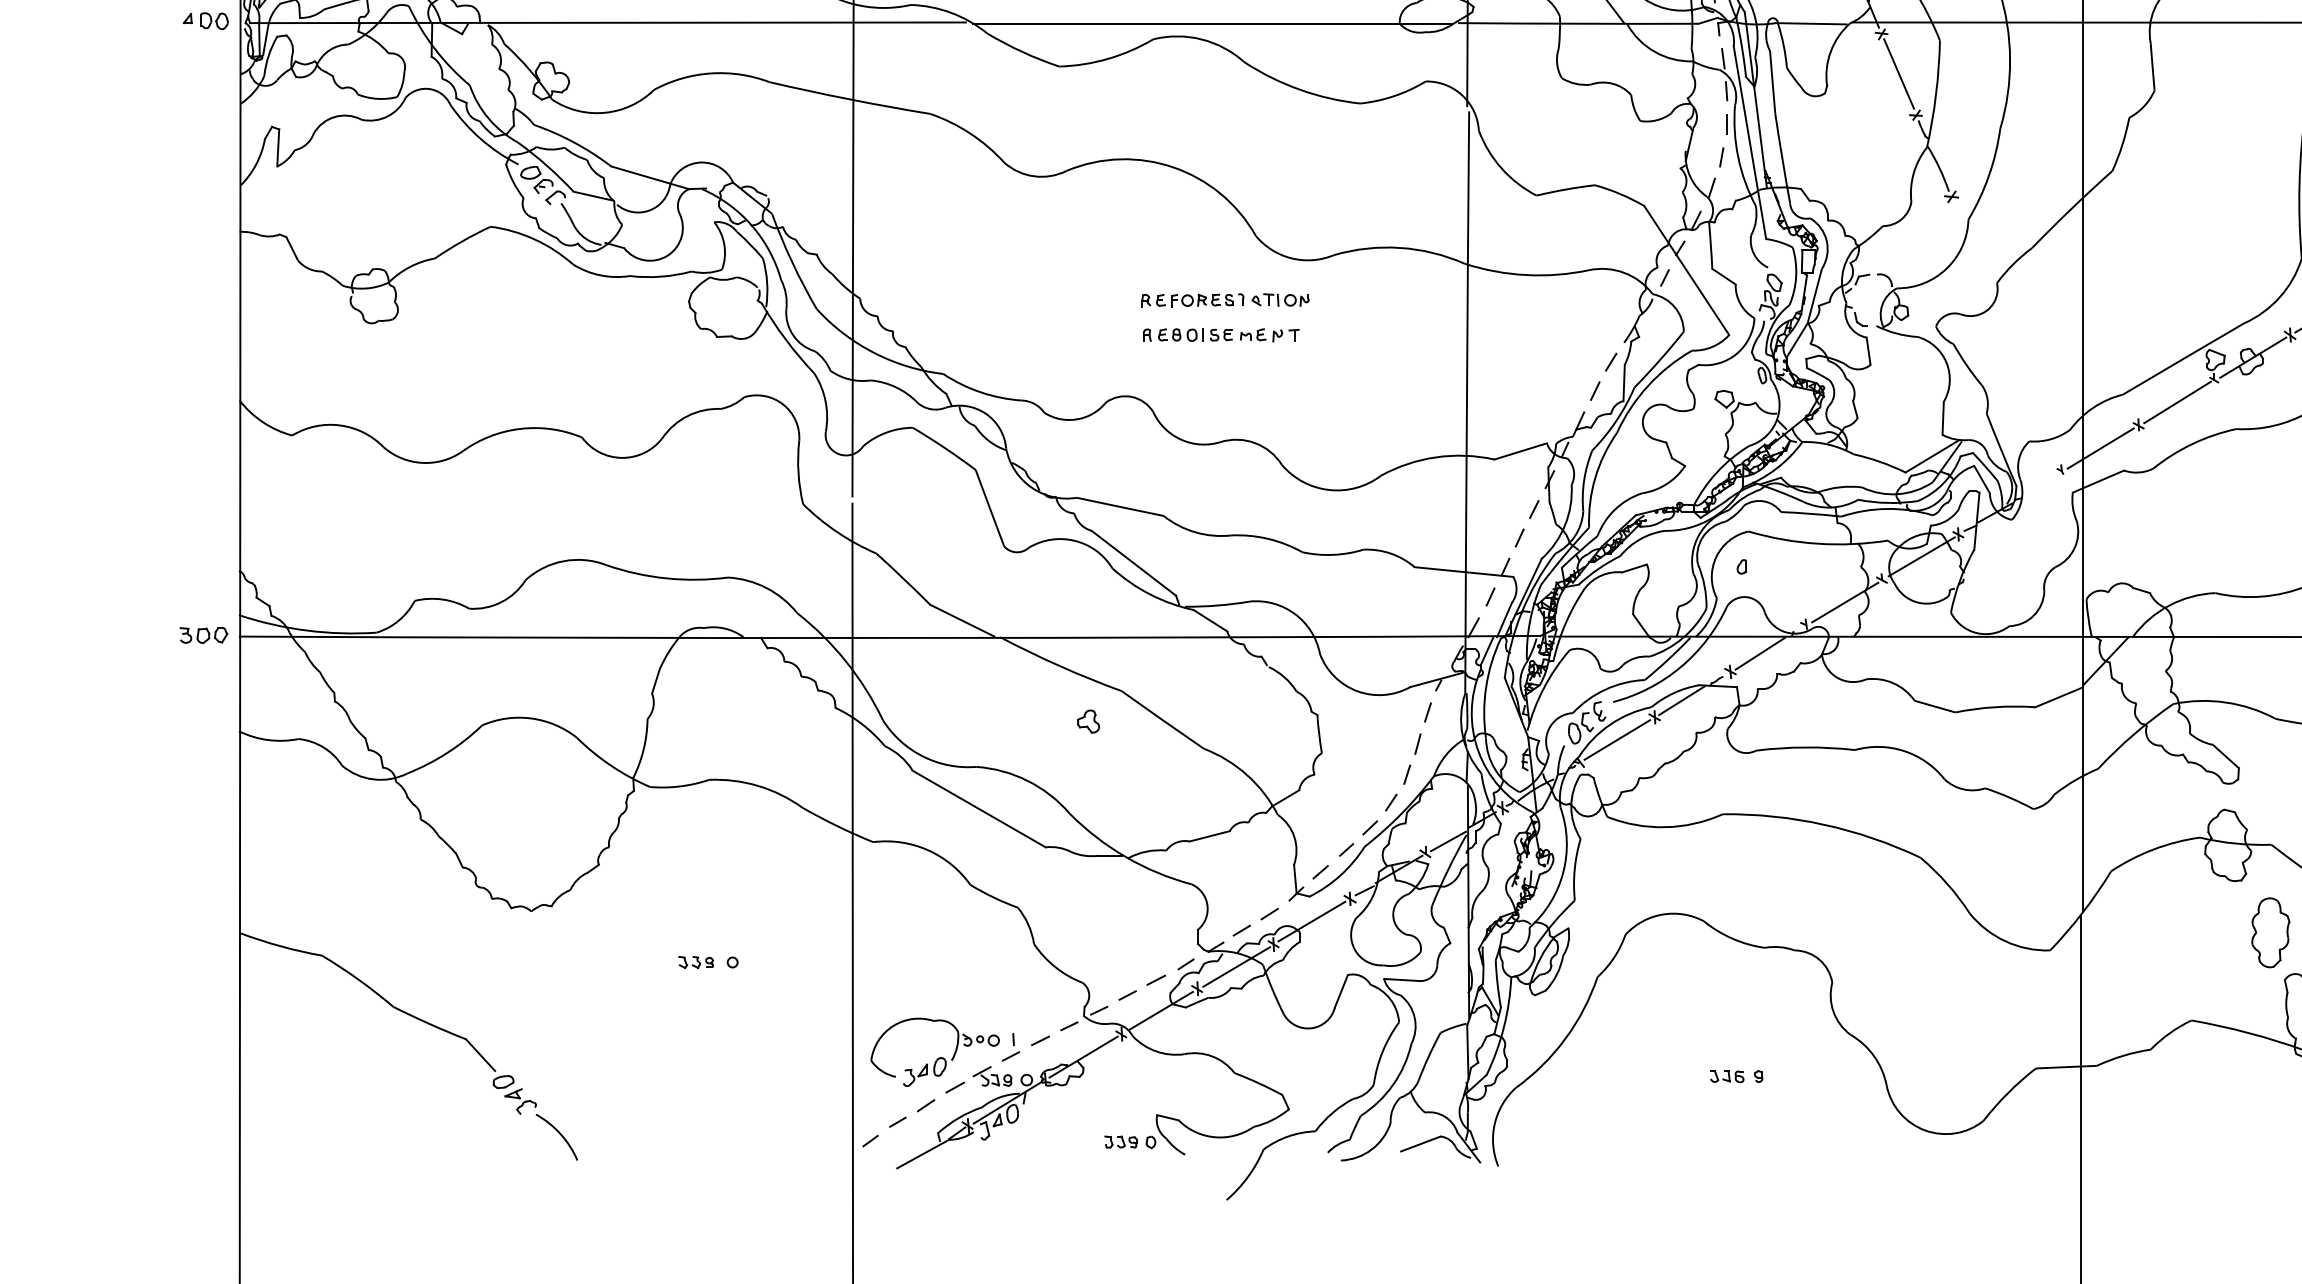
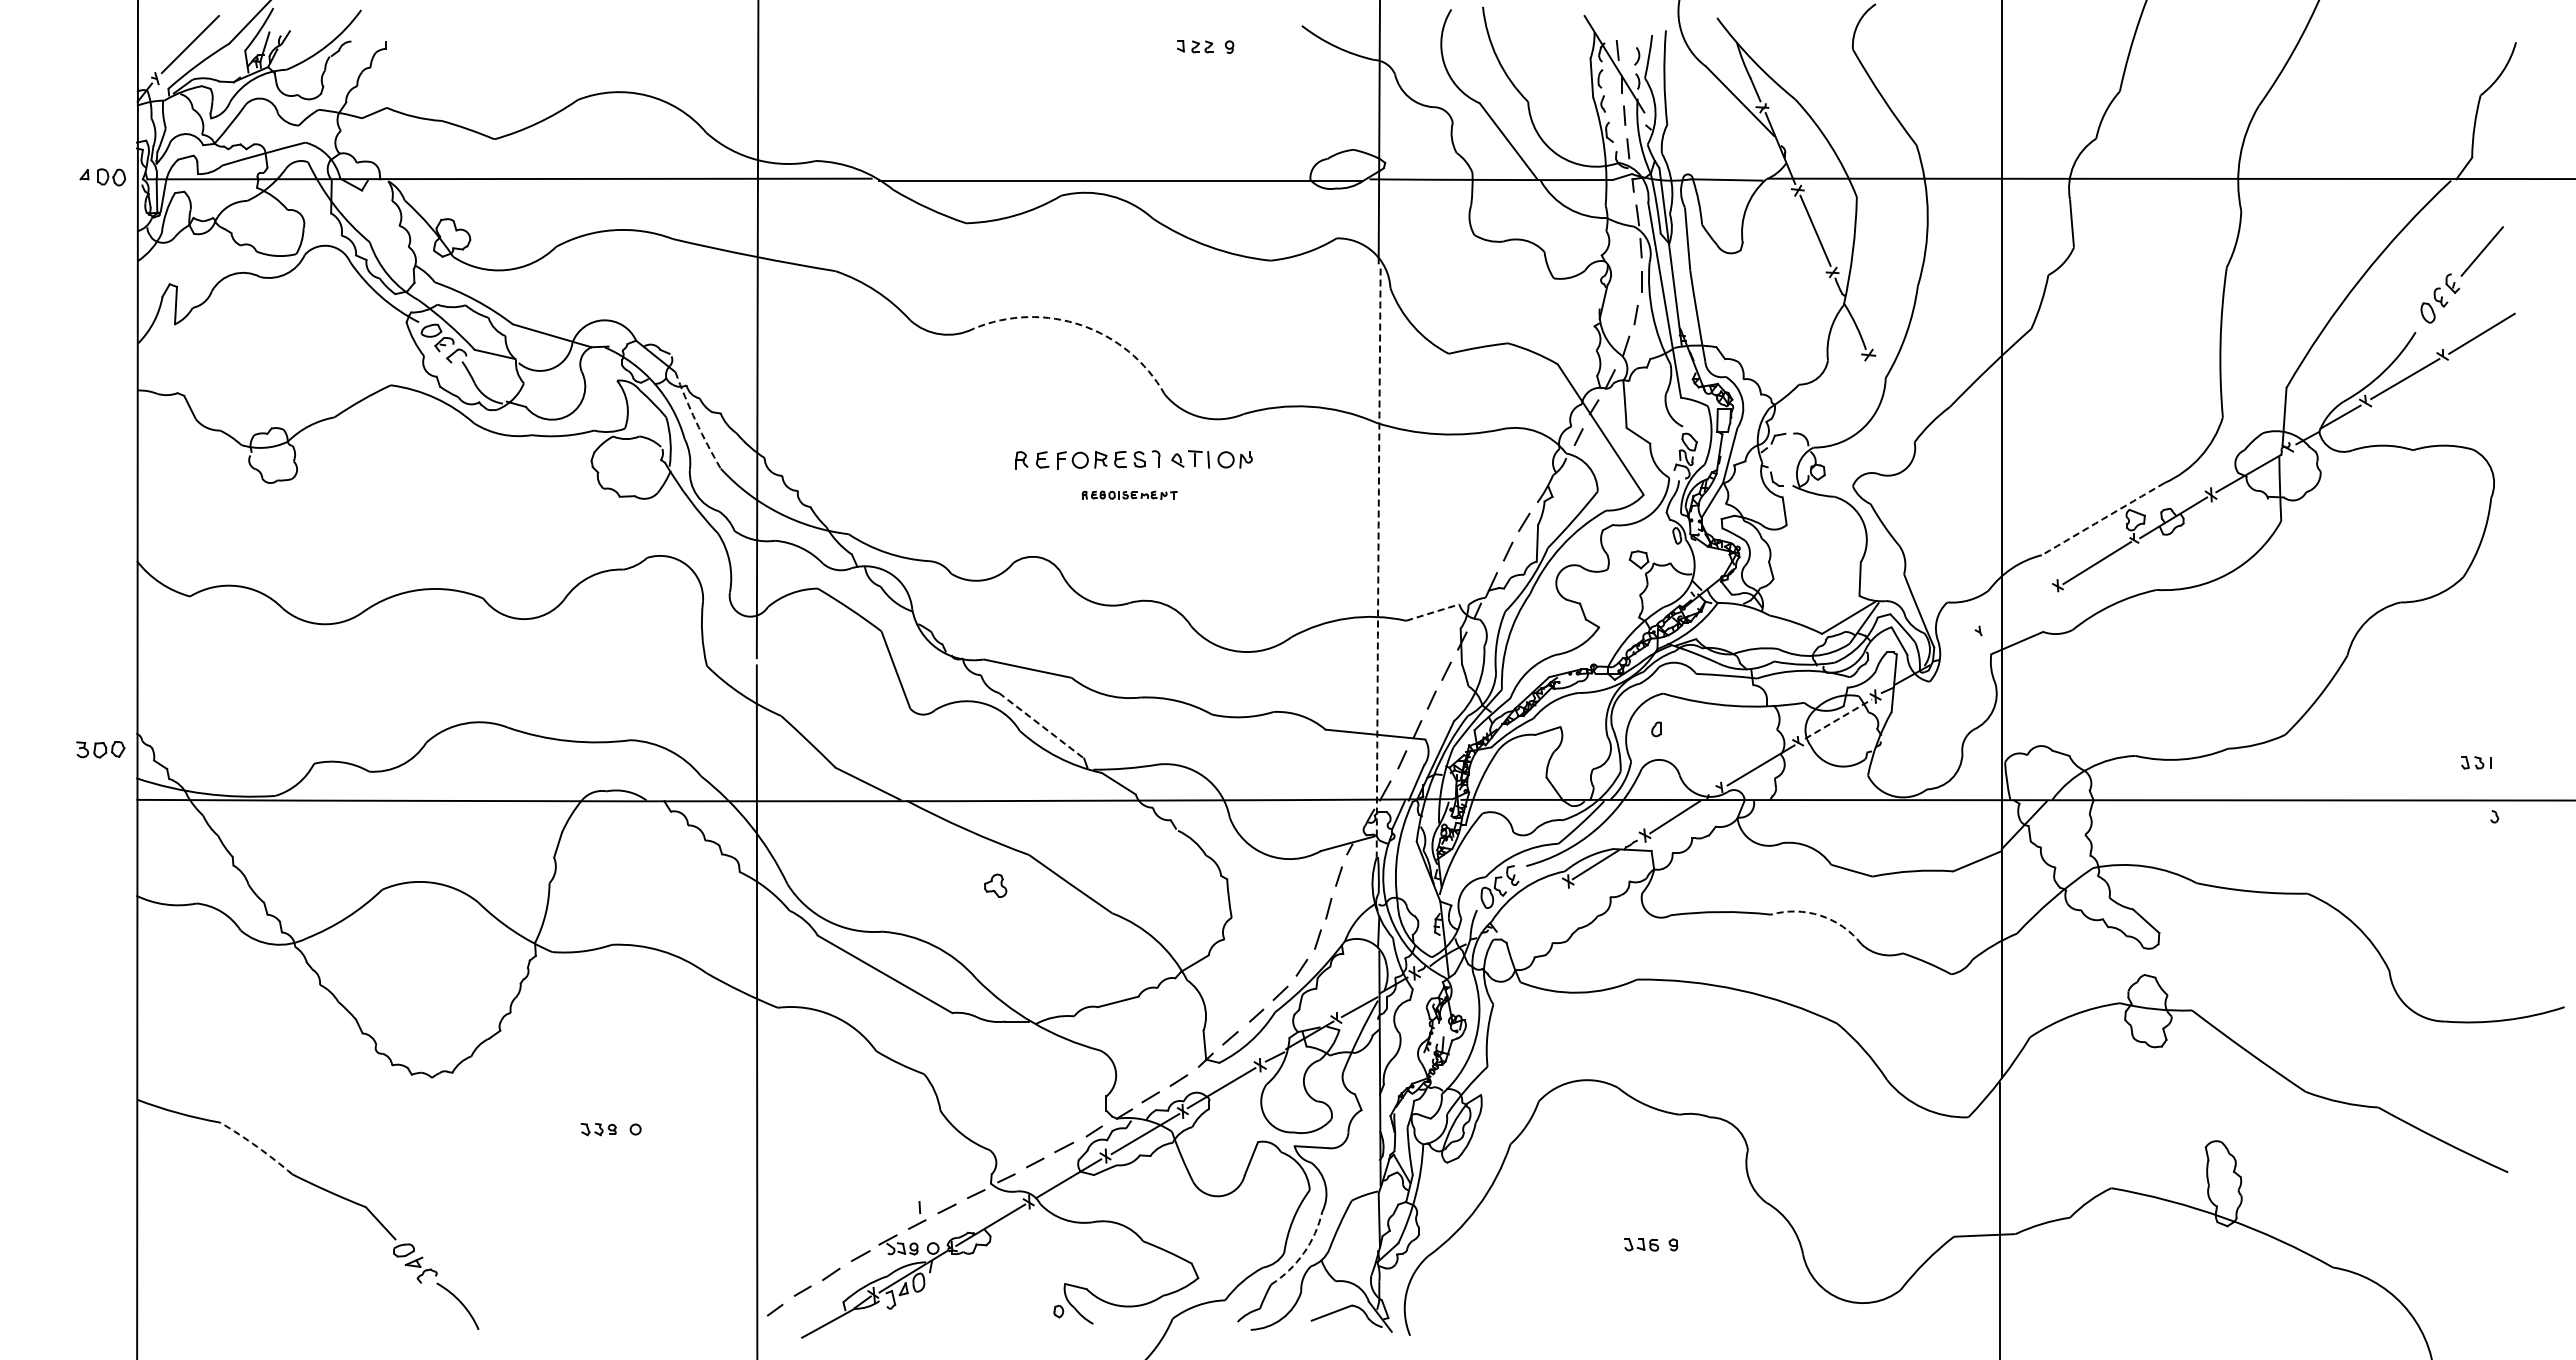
arc: (1173, 167) -> (1081, 325), solid -> dashed
arc: (791, 262) -> (695, 421), solid -> dashed
part: (1225, 300) -> (1134, 459), size x1.4
part: (1220, 335) -> (1129, 495), size x0.6
arc: (2183, 359) -> (2103, 519), solid -> dashed
arc: (1467, 402) -> (1378, 563), solid -> dashed
line: (2100, 448) -> (2019, 609), removed
line: (1520, 451) -> (1432, 612), solid -> dashed
line: (1921, 557) -> (1838, 719), solid -> dashed
line: (1133, 563) -> (1041, 725), solid -> dashed
part: (203, 635) -> (100, 749), moved
line: (1617, 740) -> (1530, 904), removed
arc: (1903, 750) -> (1820, 915), solid -> dashed
part: (2270, 932) -> (2191, 1099), removed
arc: (358, 979) -> (257, 1146), solid -> dashed
part: (937, 1058) -> (842, 1226), removed
arc: (1392, 1085) -> (1303, 1253), solid -> dashed
part: (1121, 1141) -> (1028, 1310), removed

